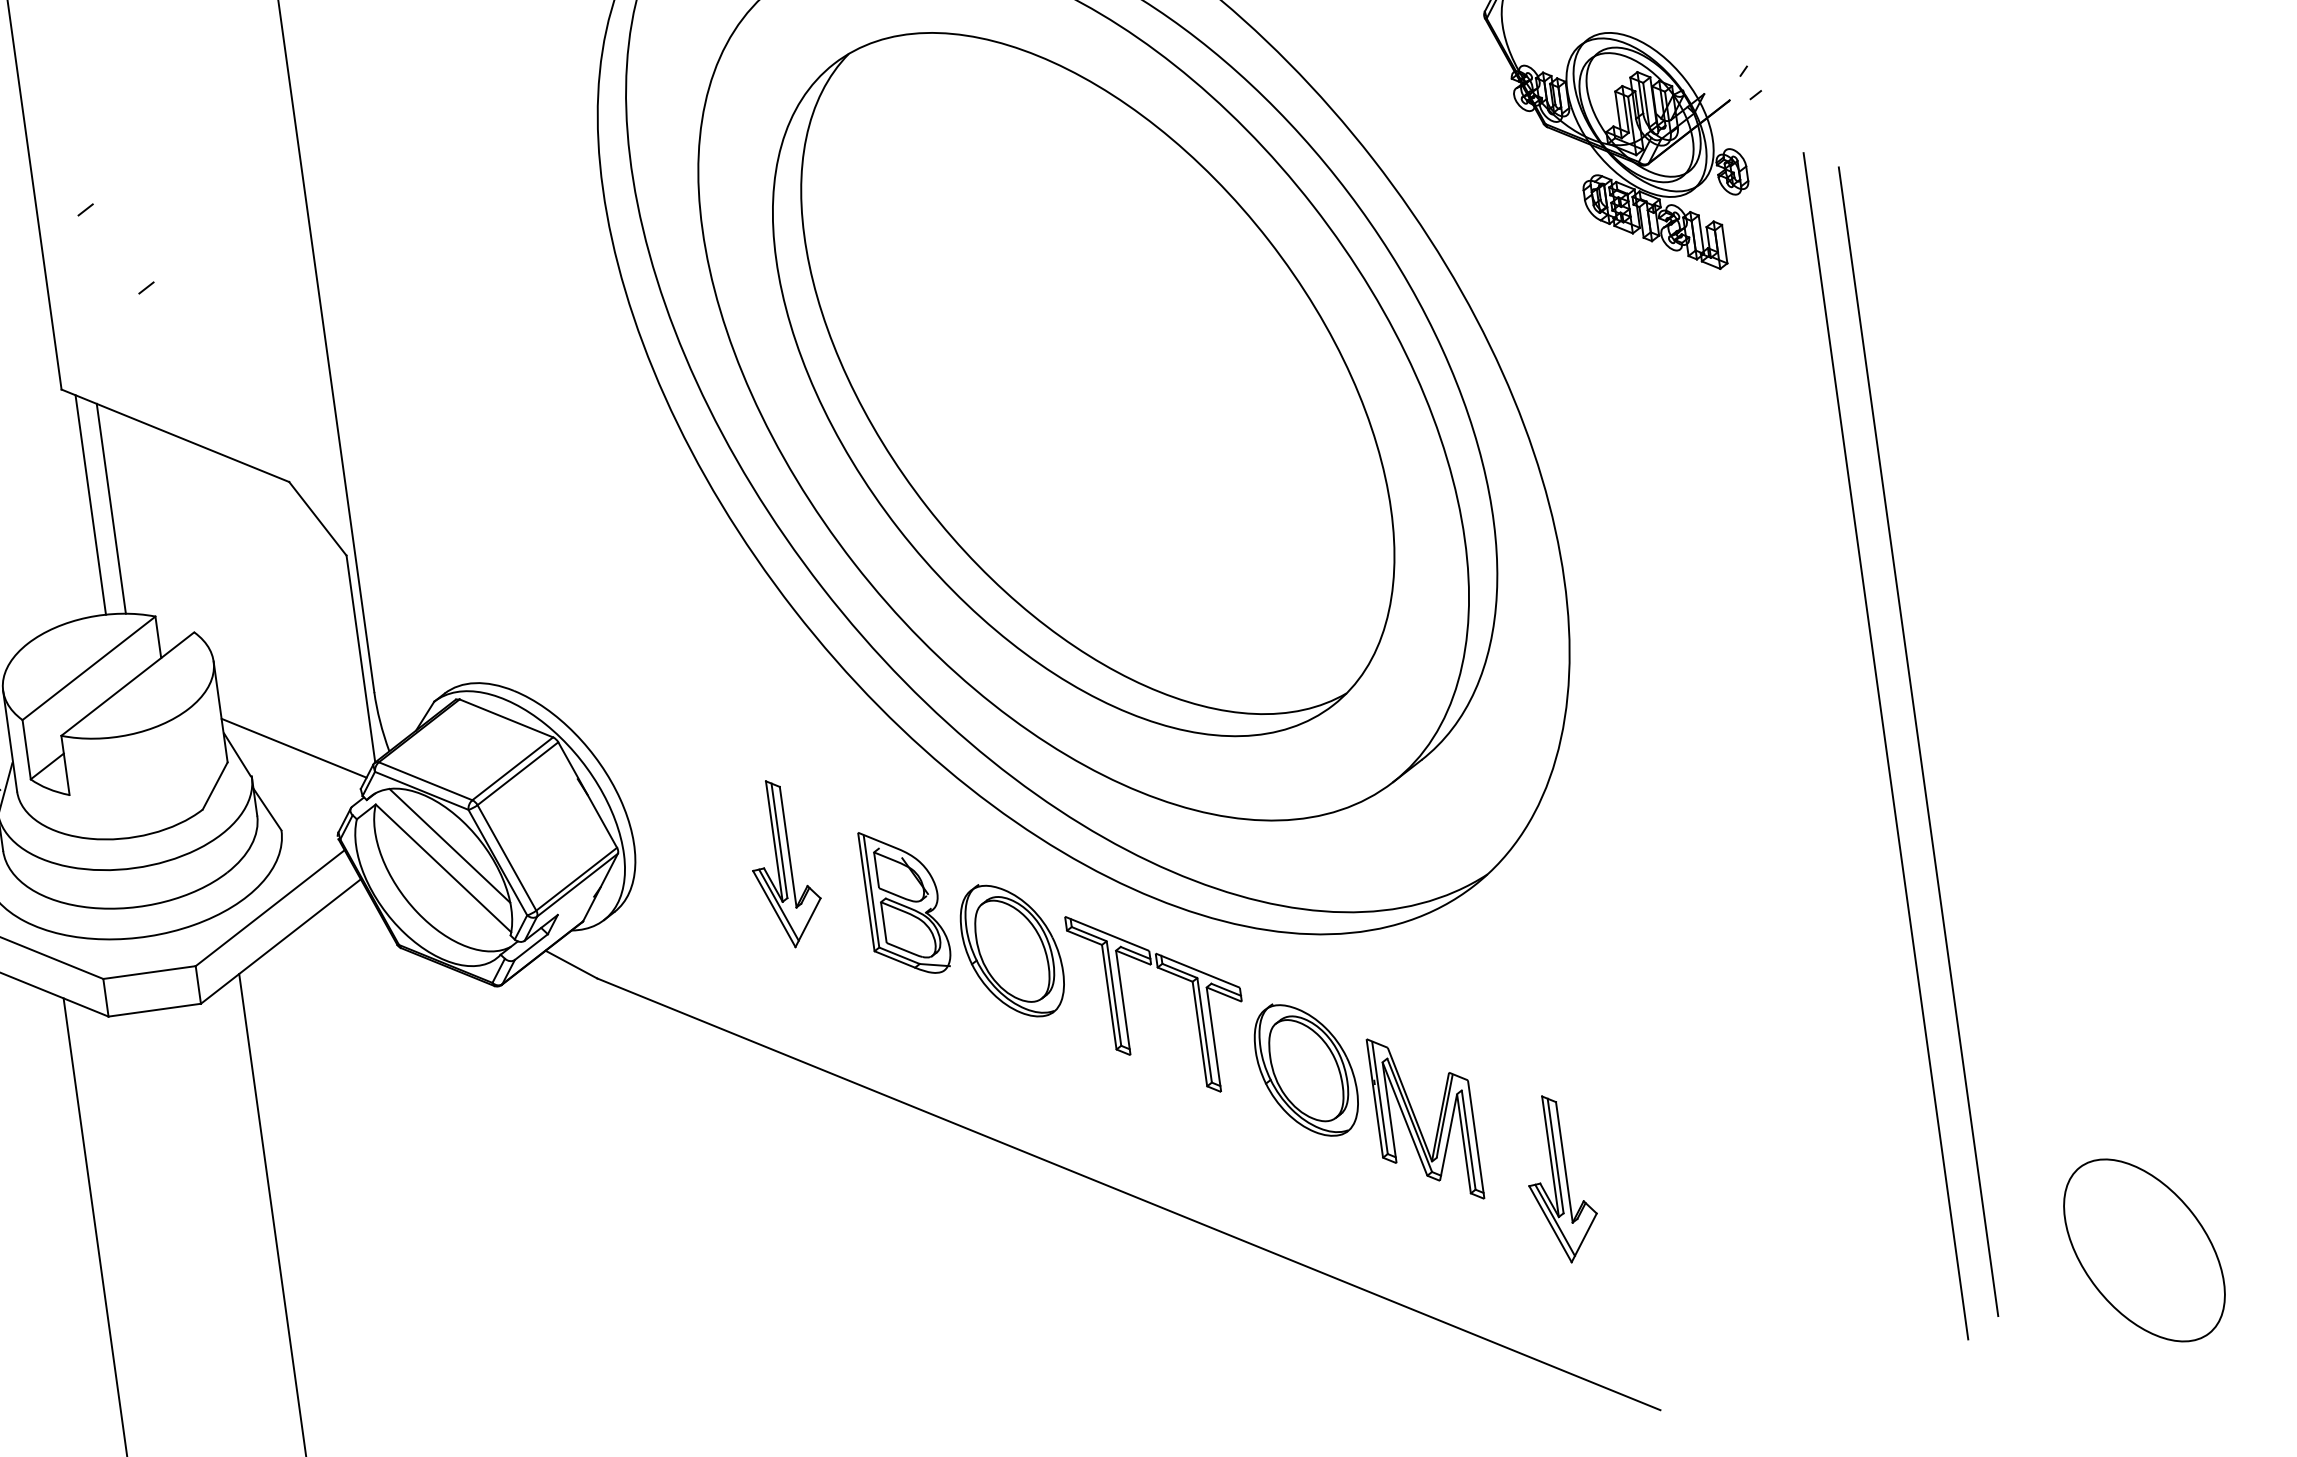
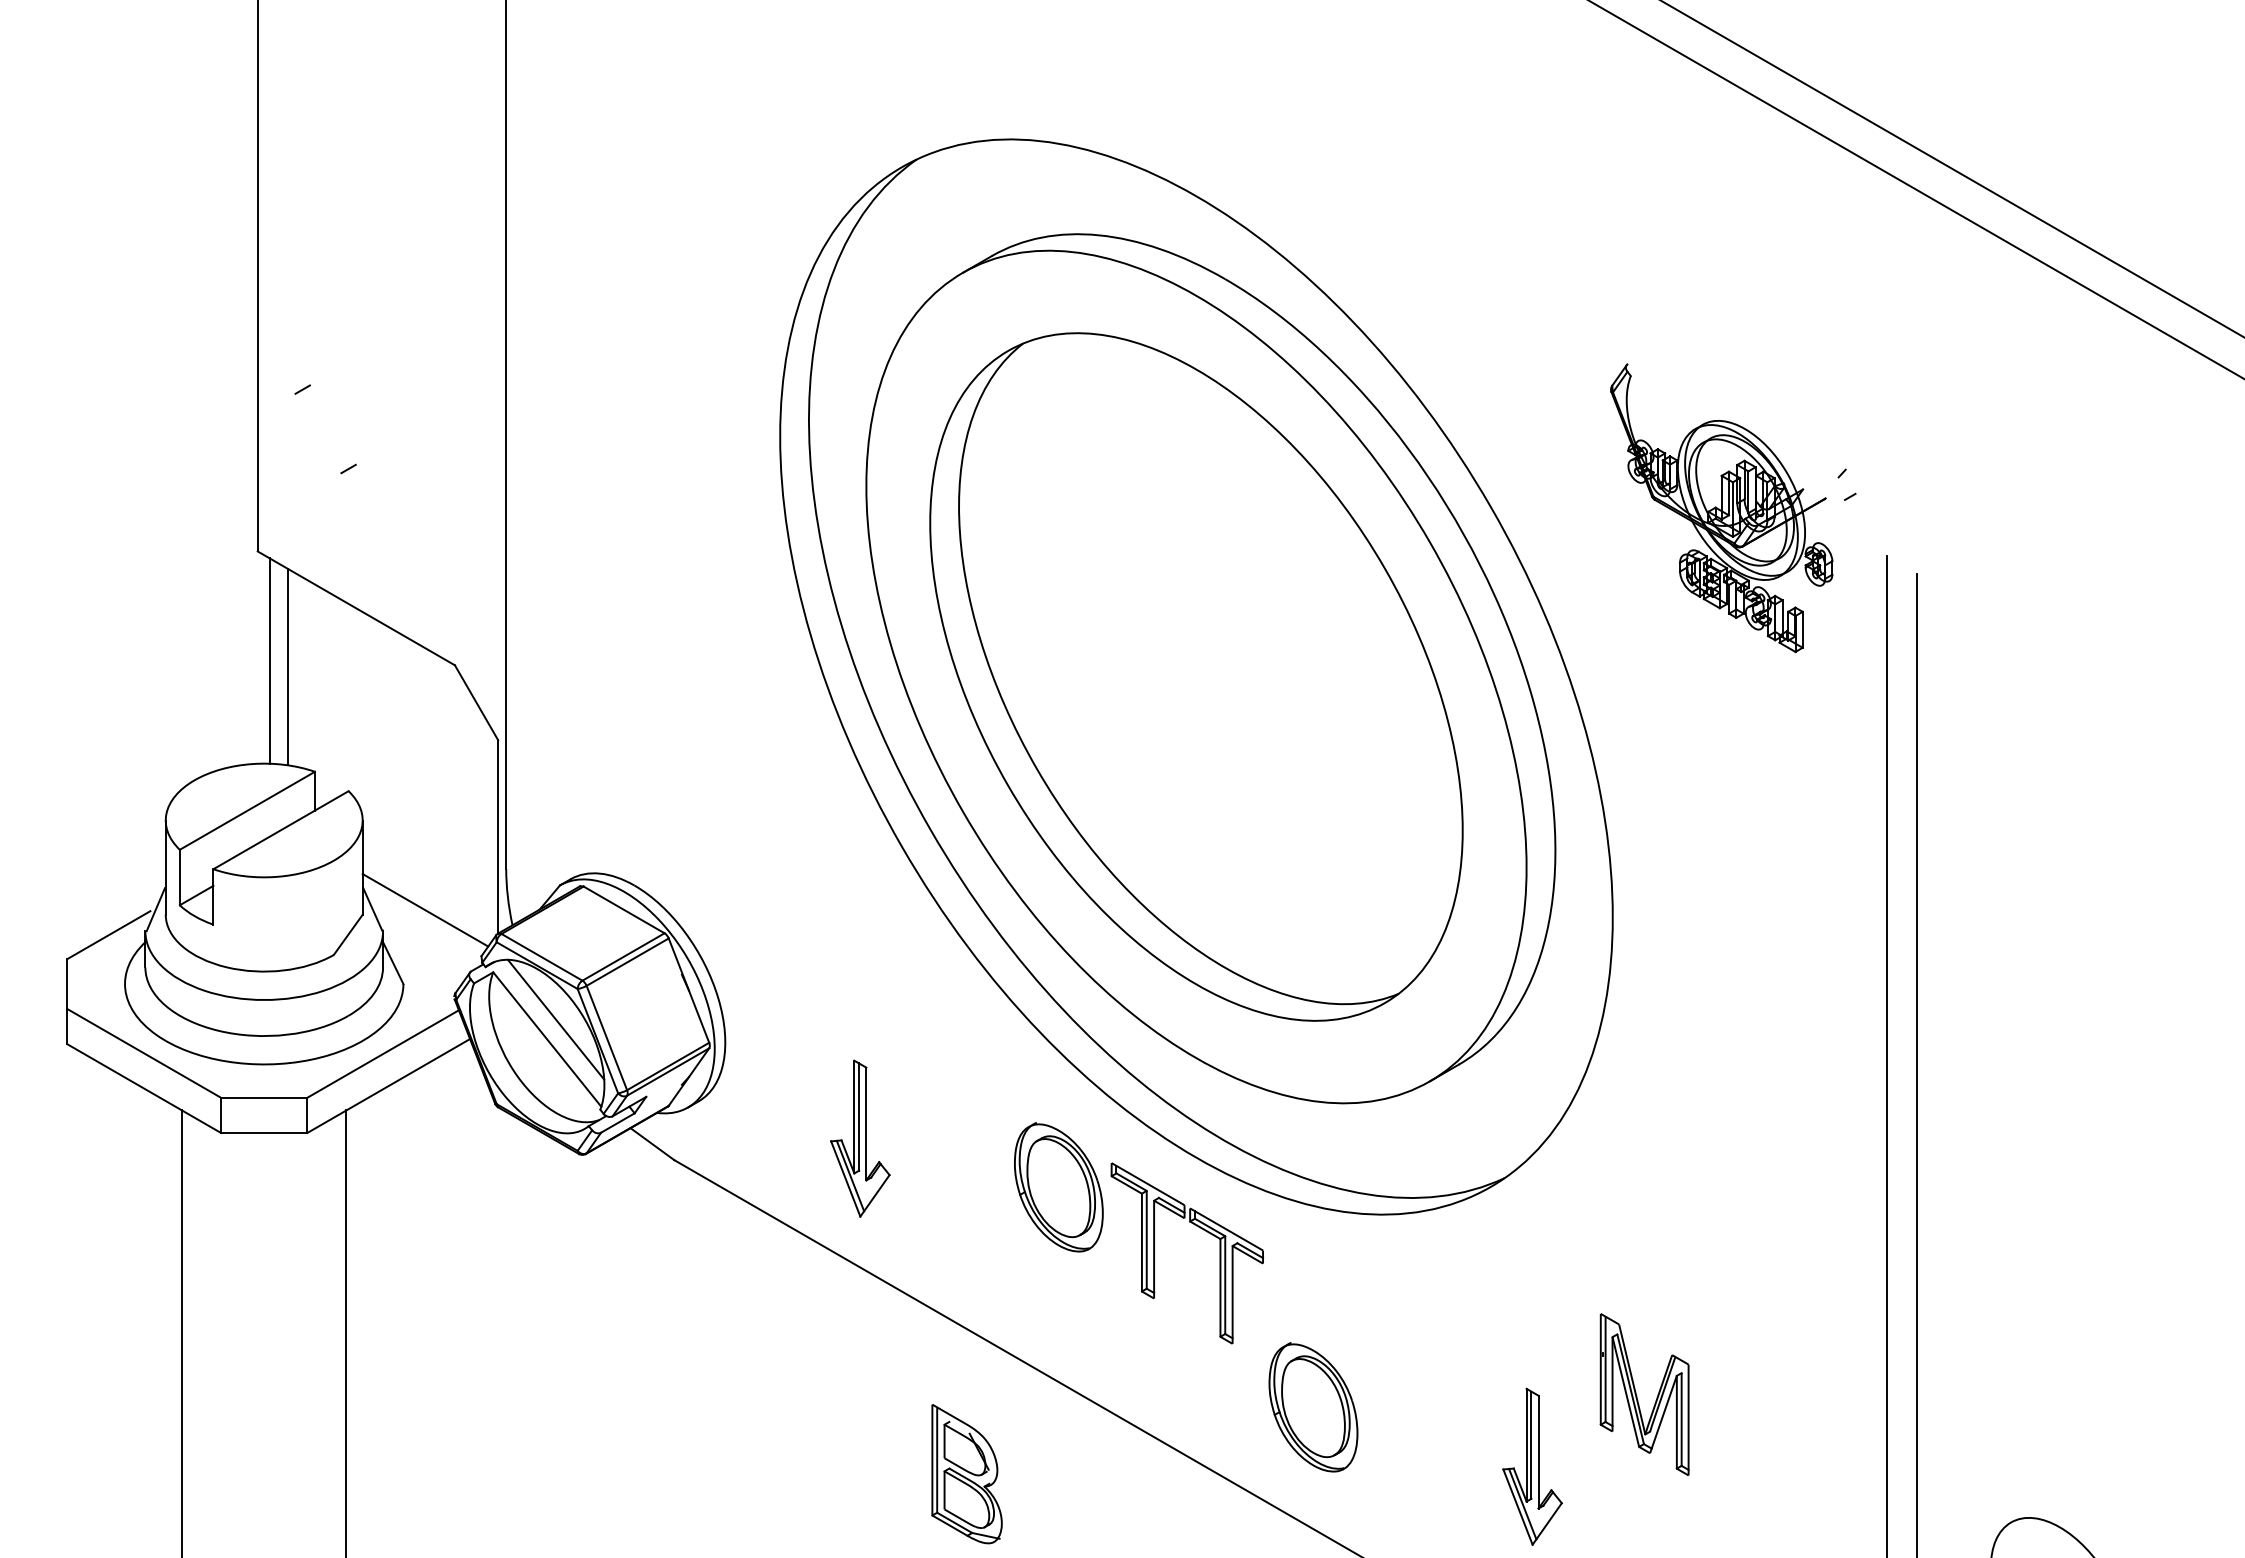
part: (784, 863) -> (860, 1138), moved
part: (904, 902) -> (966, 1474), moved
part: (1306, 1070) -> (1313, 1407), moved
part: (1418, 1122) -> (1637, 1396), moved

